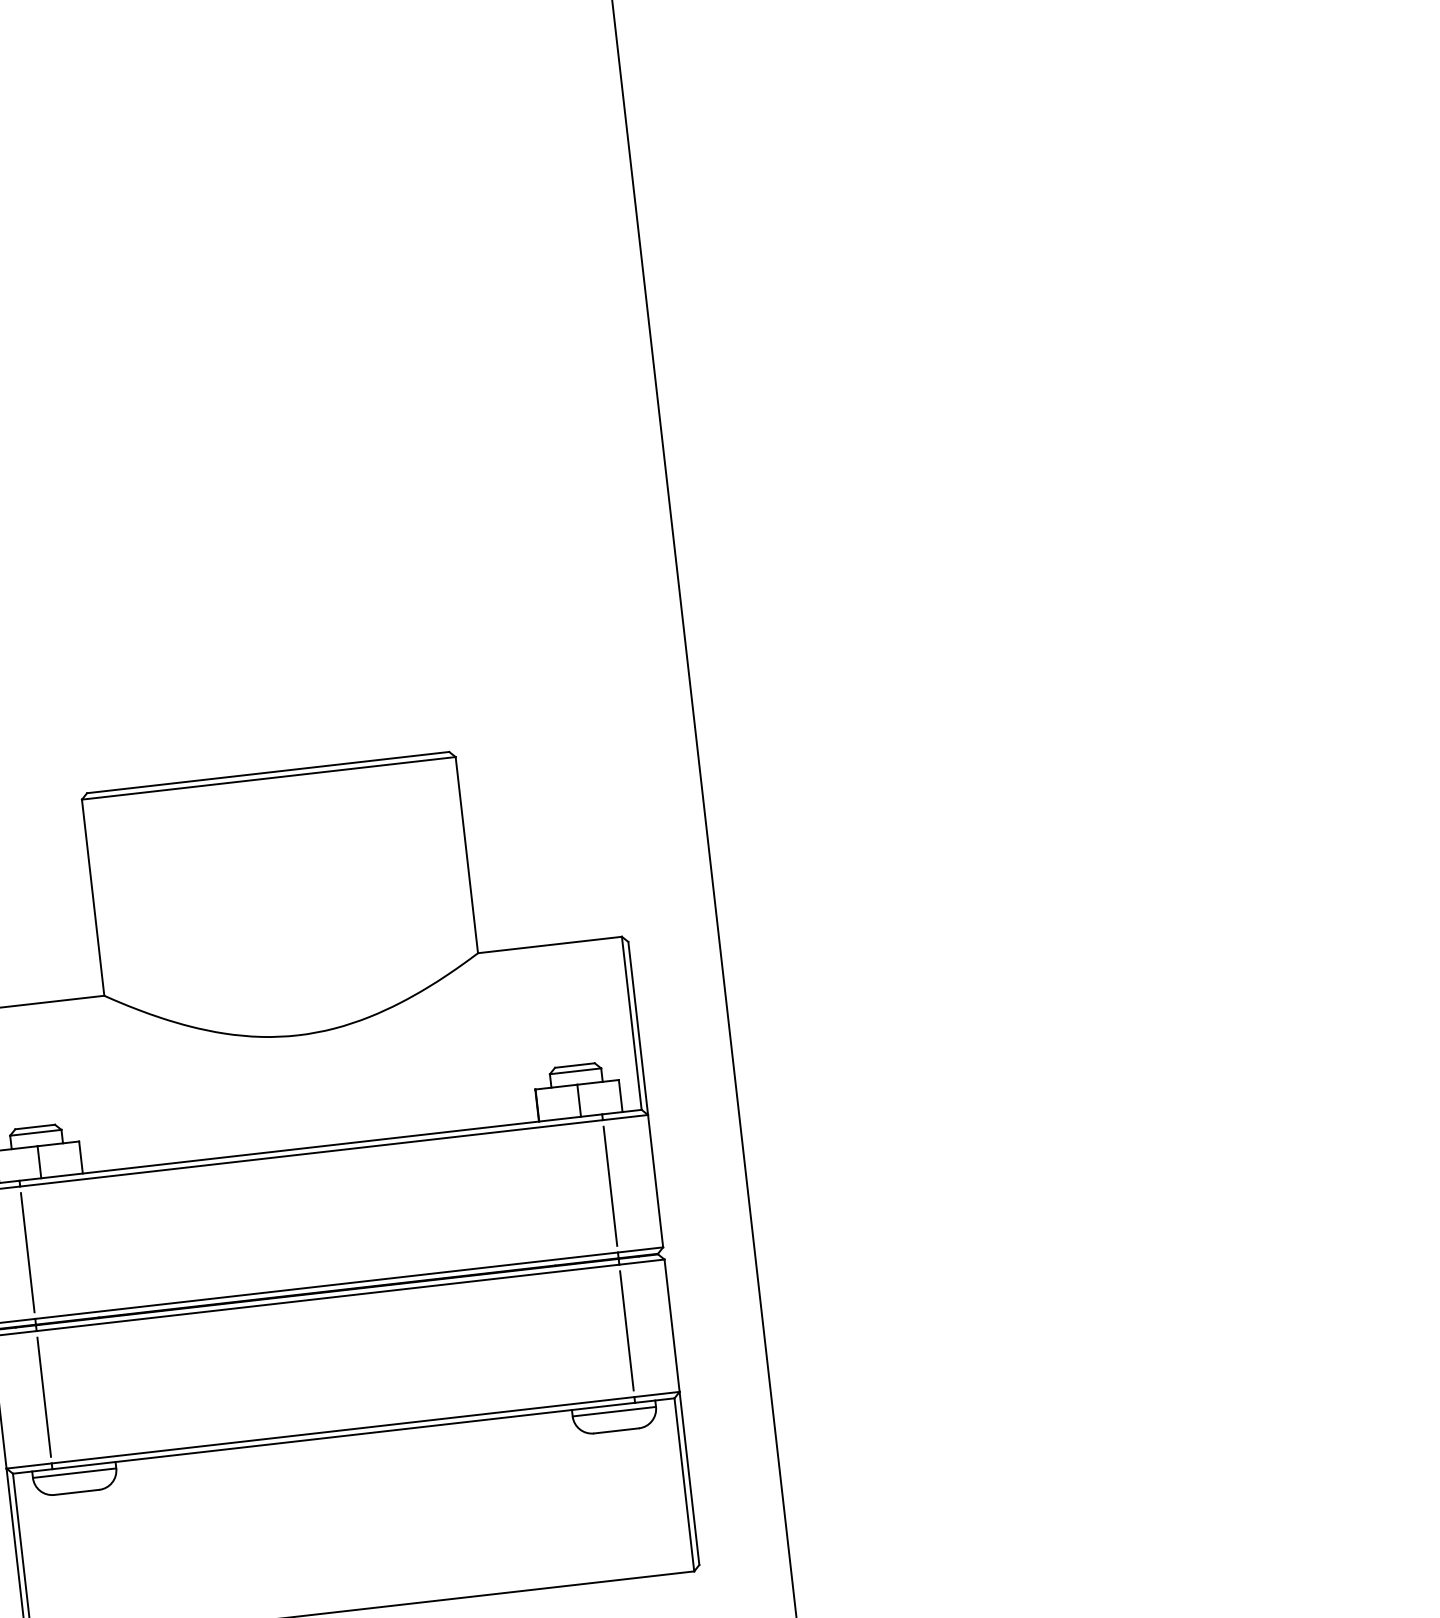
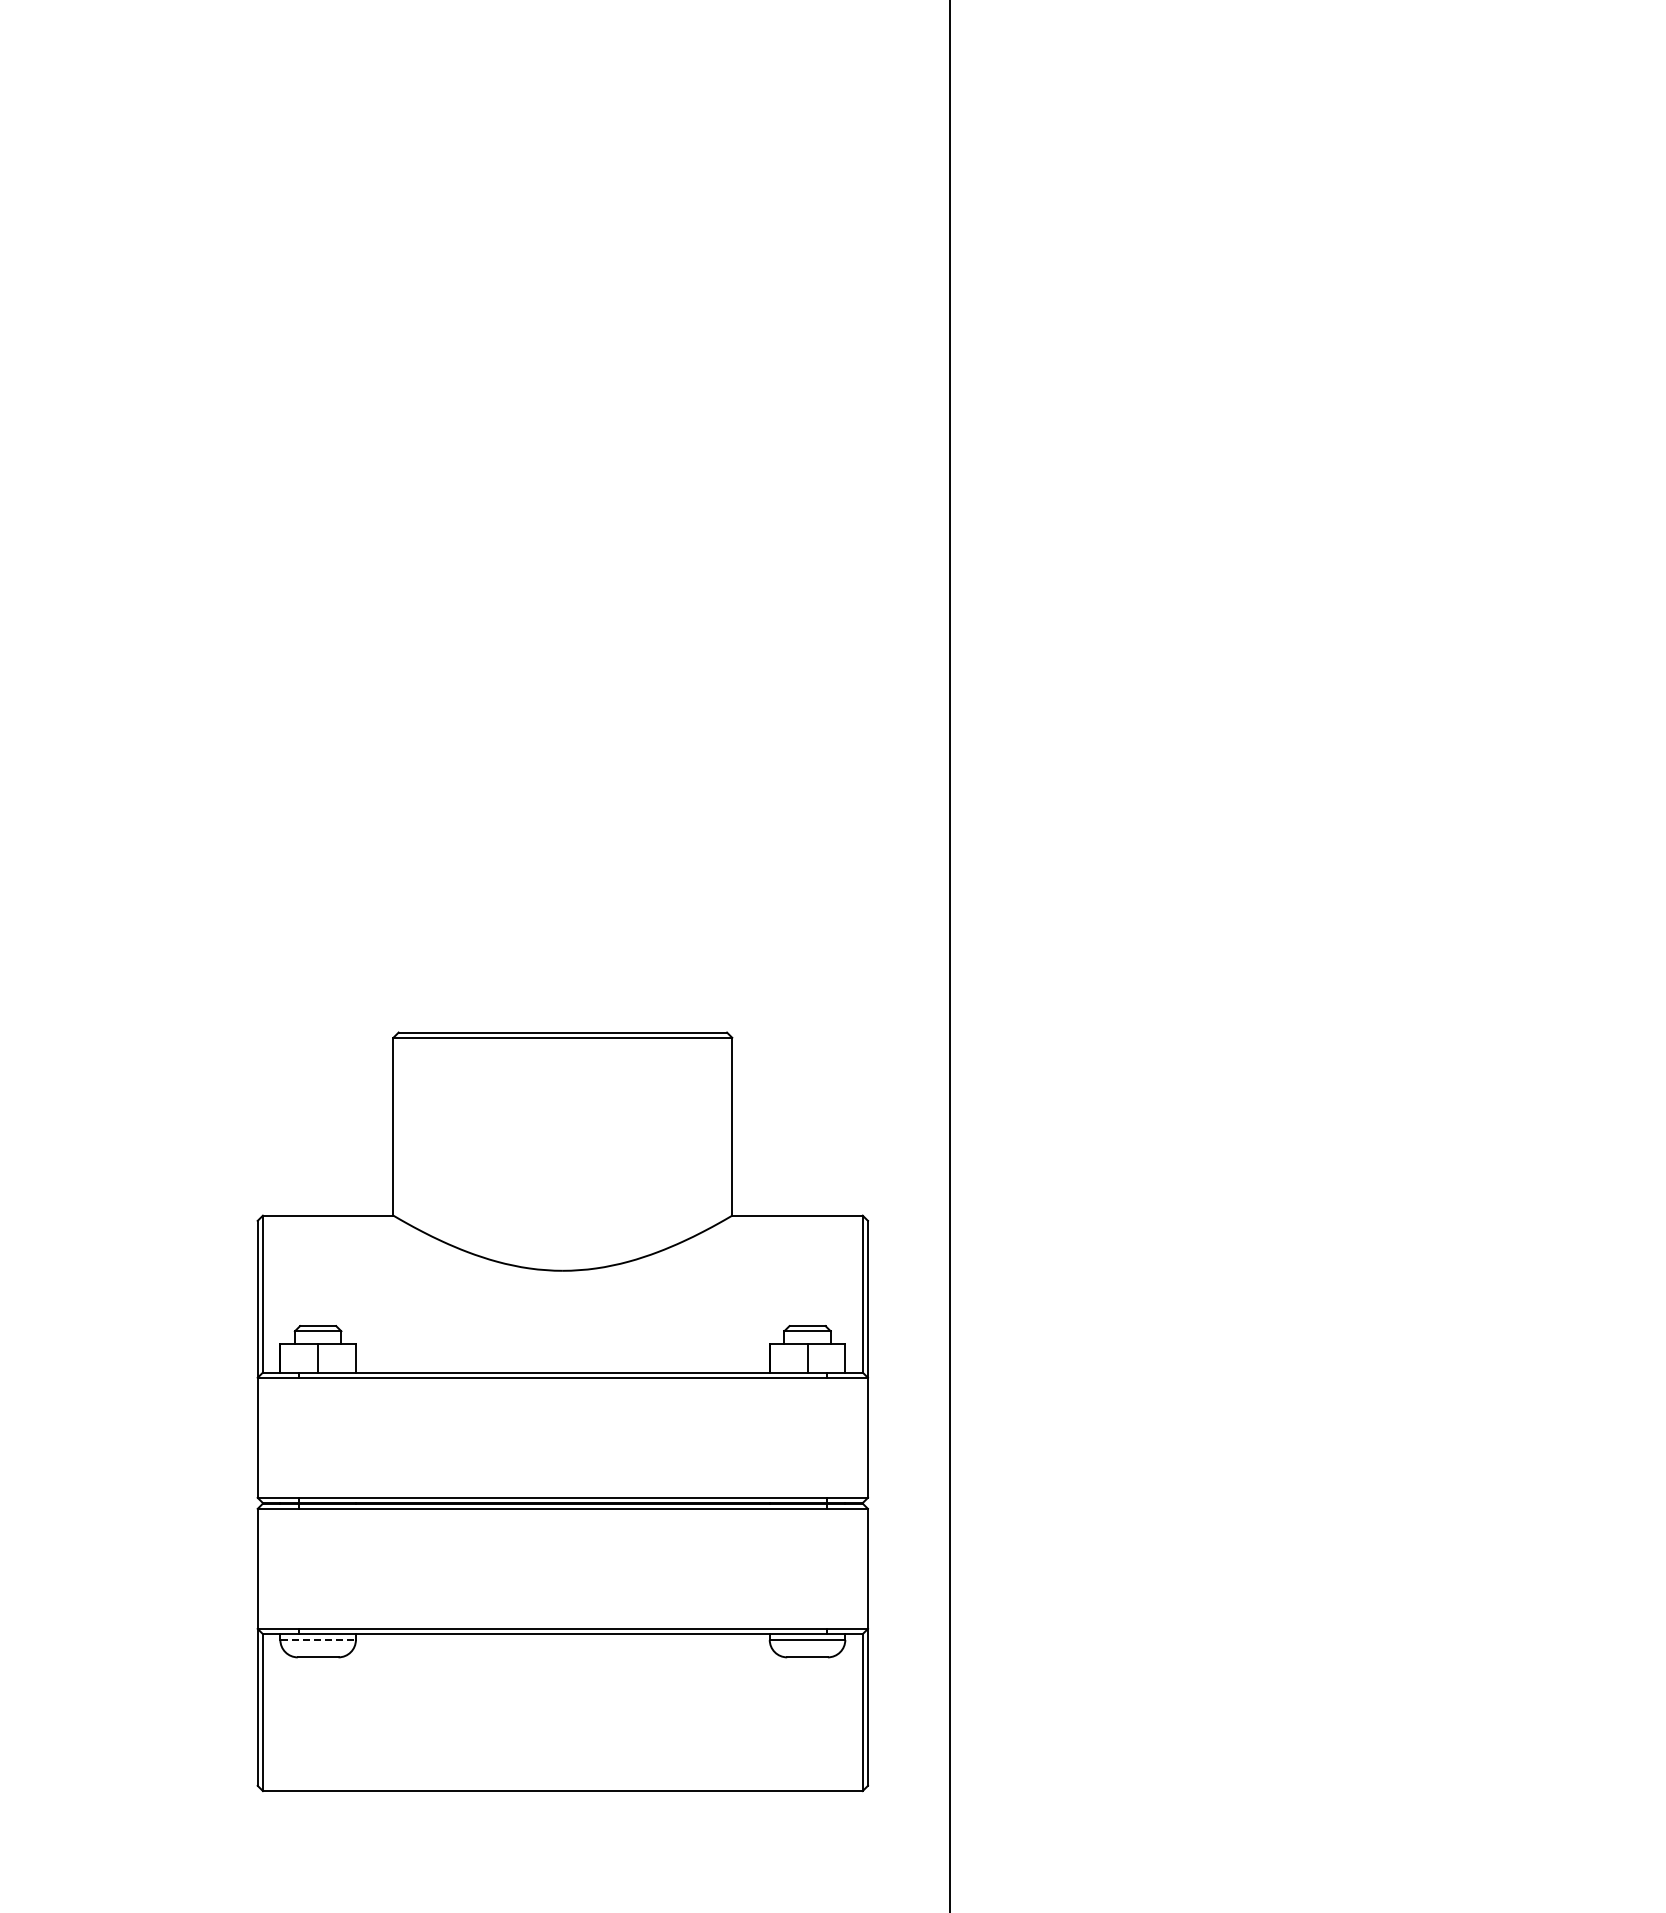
line: (610, 1185) -> (827, 1437), removed
line: (27, 1252) -> (298, 1437), removed
line: (627, 1330) -> (827, 1568), removed
line: (43, 1396) -> (298, 1568), removed
line: (74, 1472) -> (318, 1639), solid -> dashed

